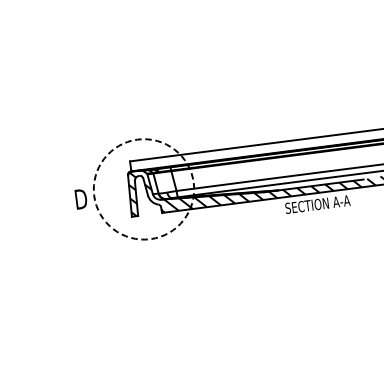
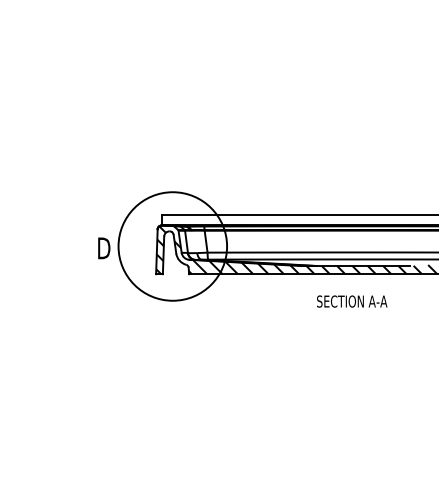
circle: (143, 189) -> (172, 246), dashed -> solid
text: (318, 204) -> (352, 301), moved

